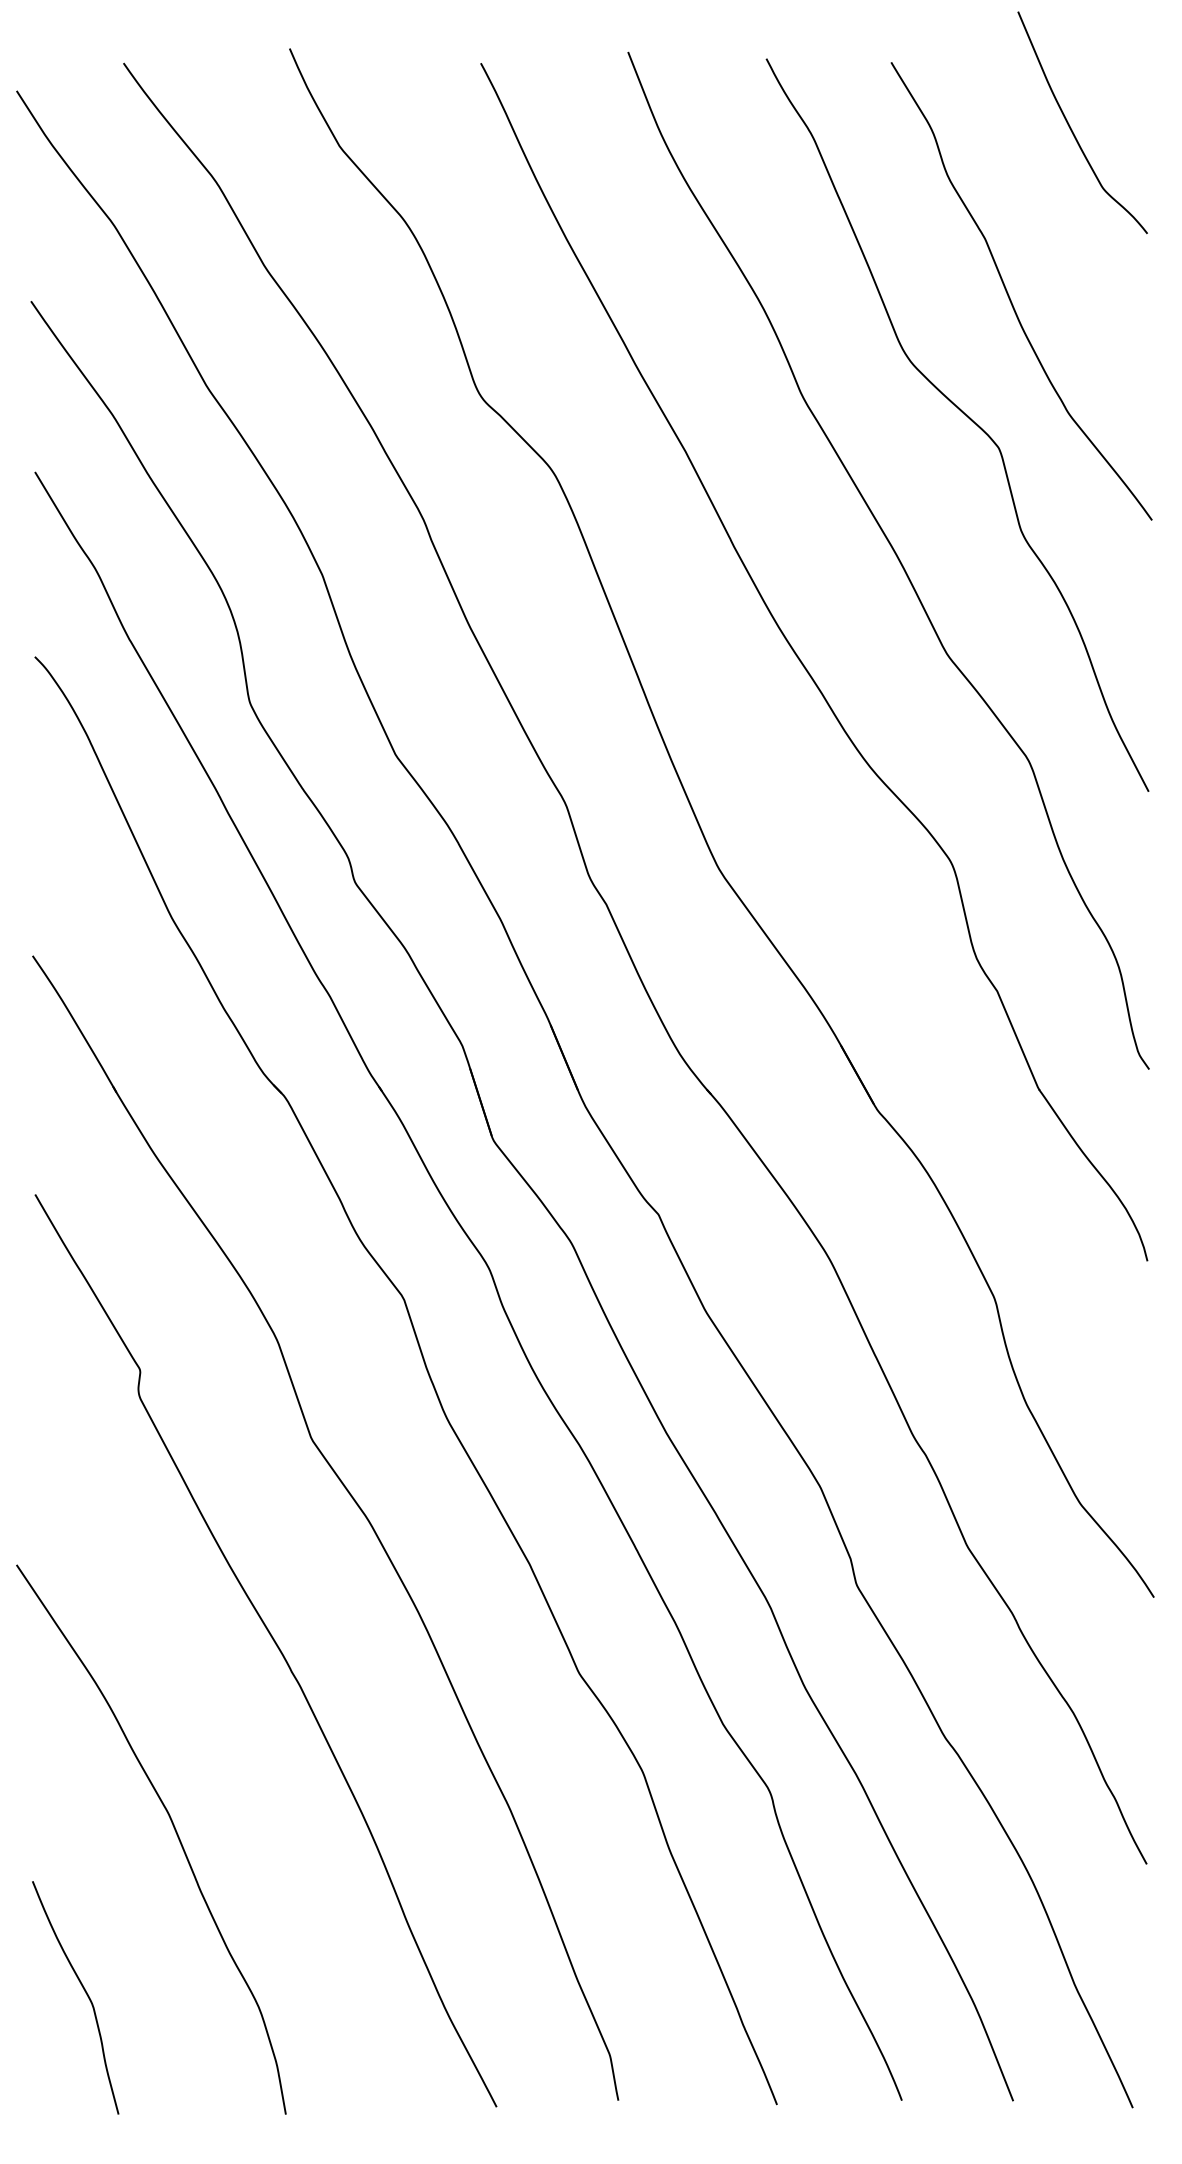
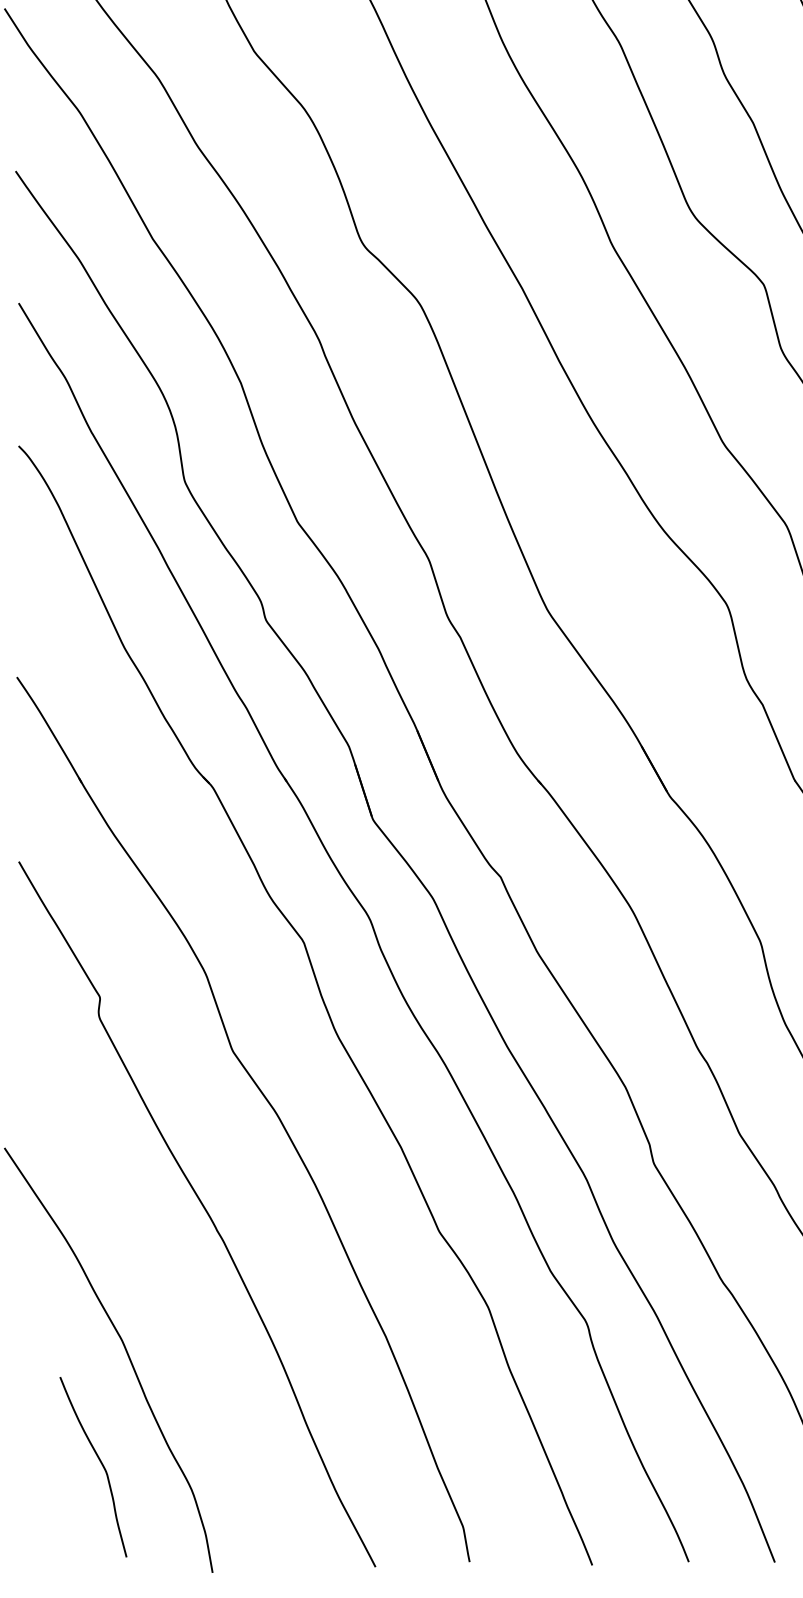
curve: (85, 1993) -> (101, 1463), moved

